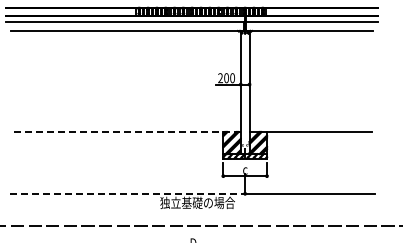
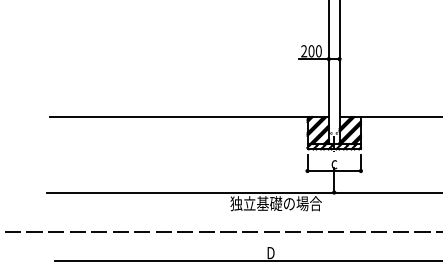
line: (126, 132) -> (189, 117), dashed -> solid
line: (127, 193) -> (190, 192), dashed -> solid

